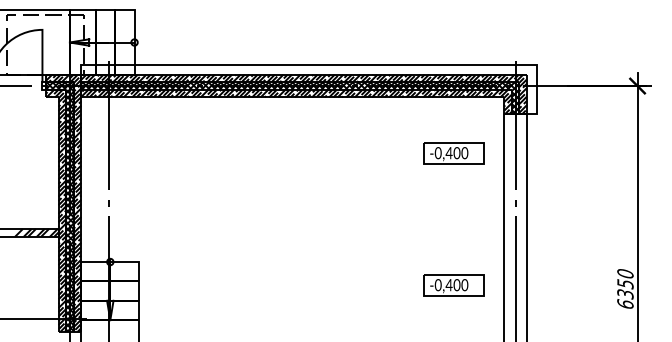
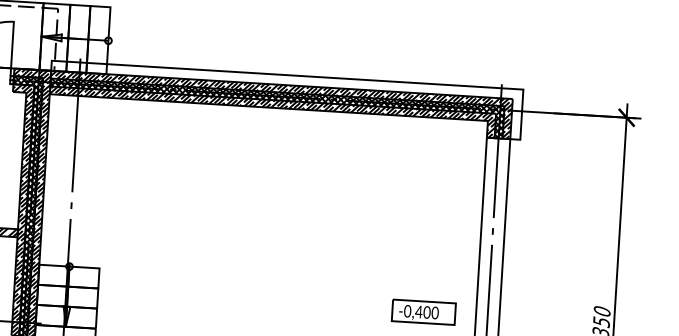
part: (453, 153) -> (431, 175), removed

